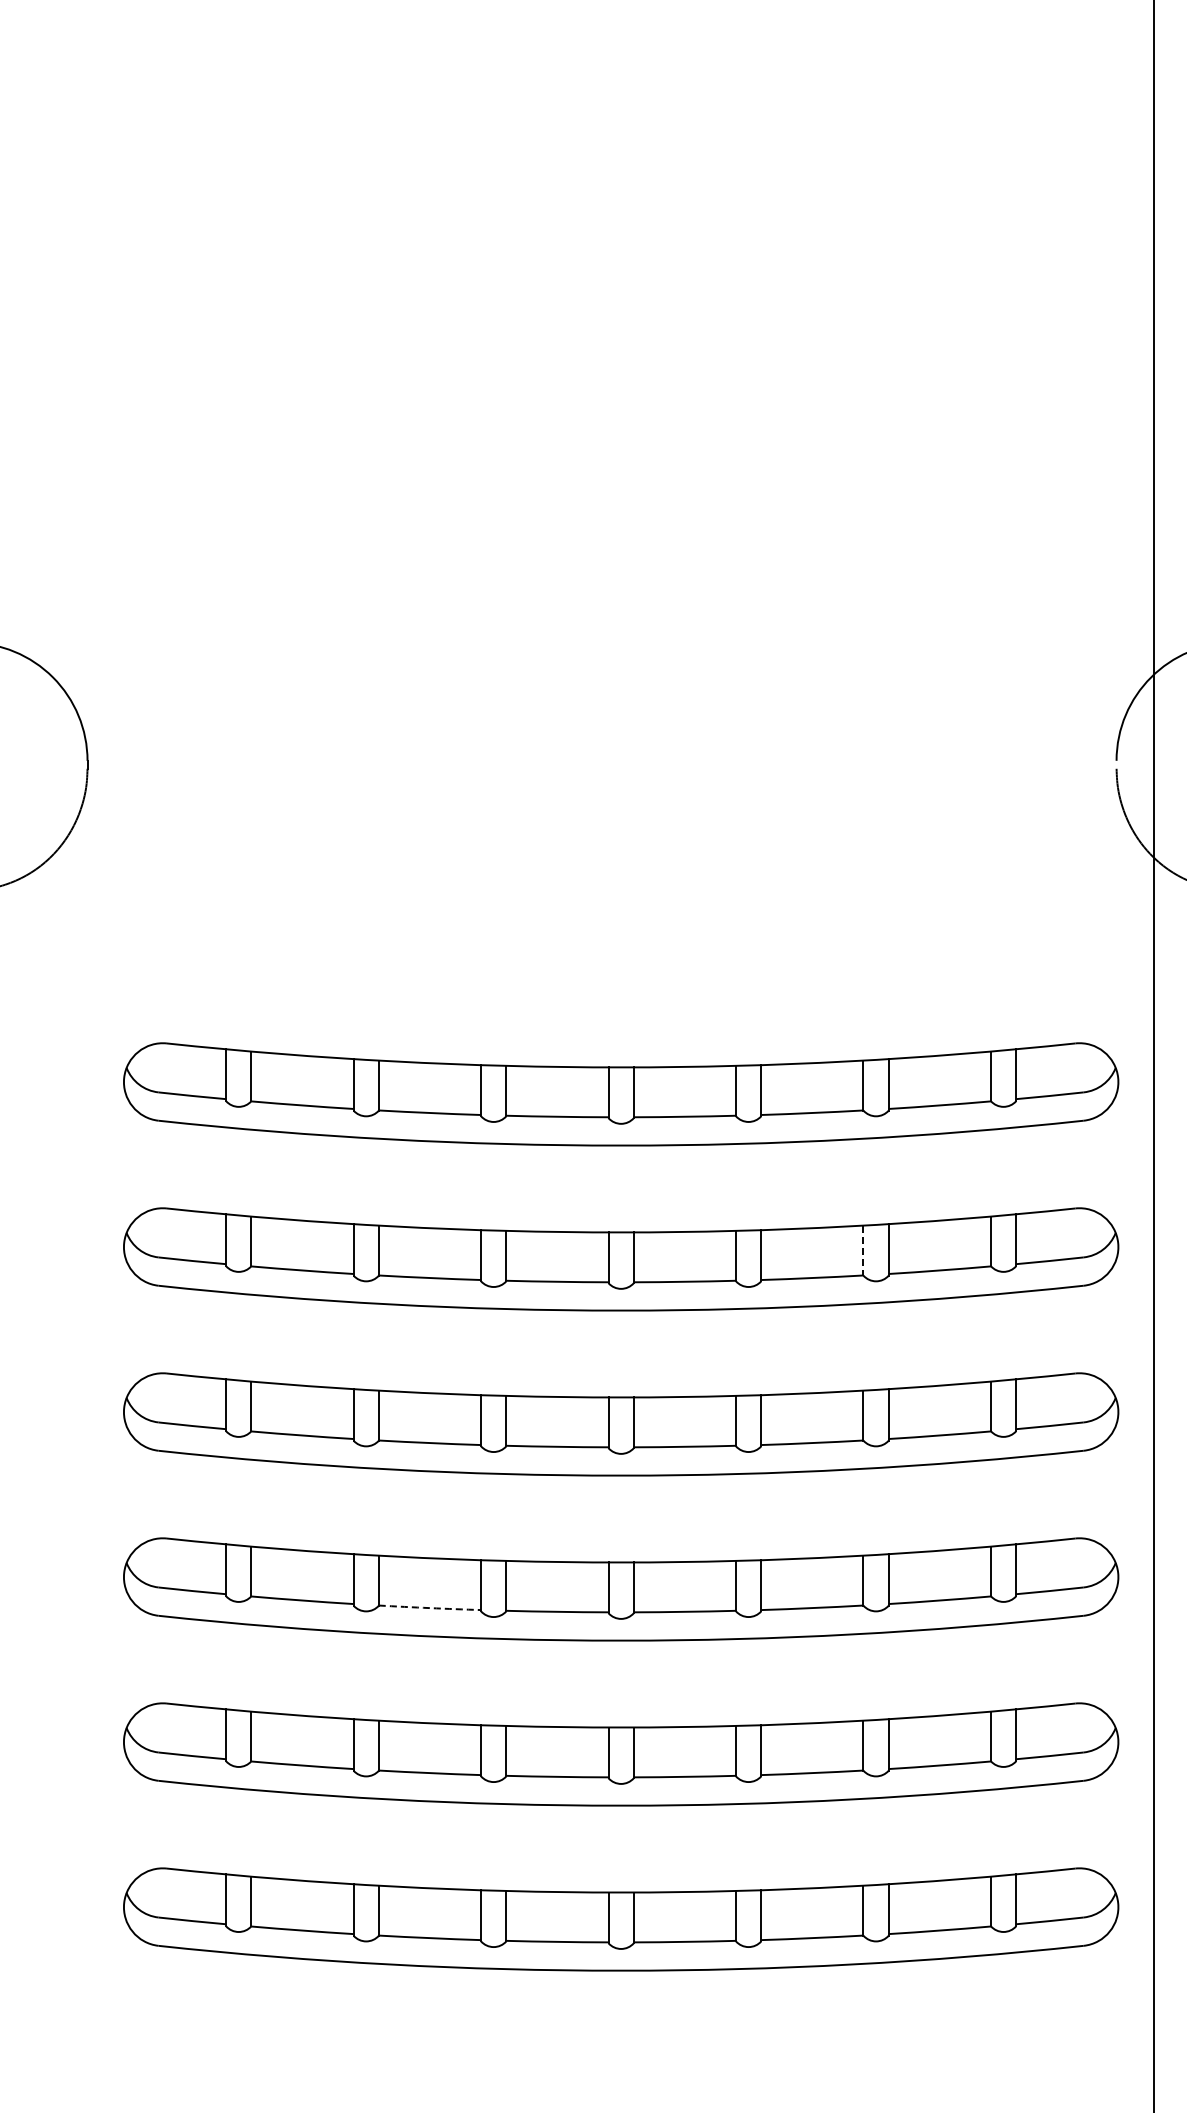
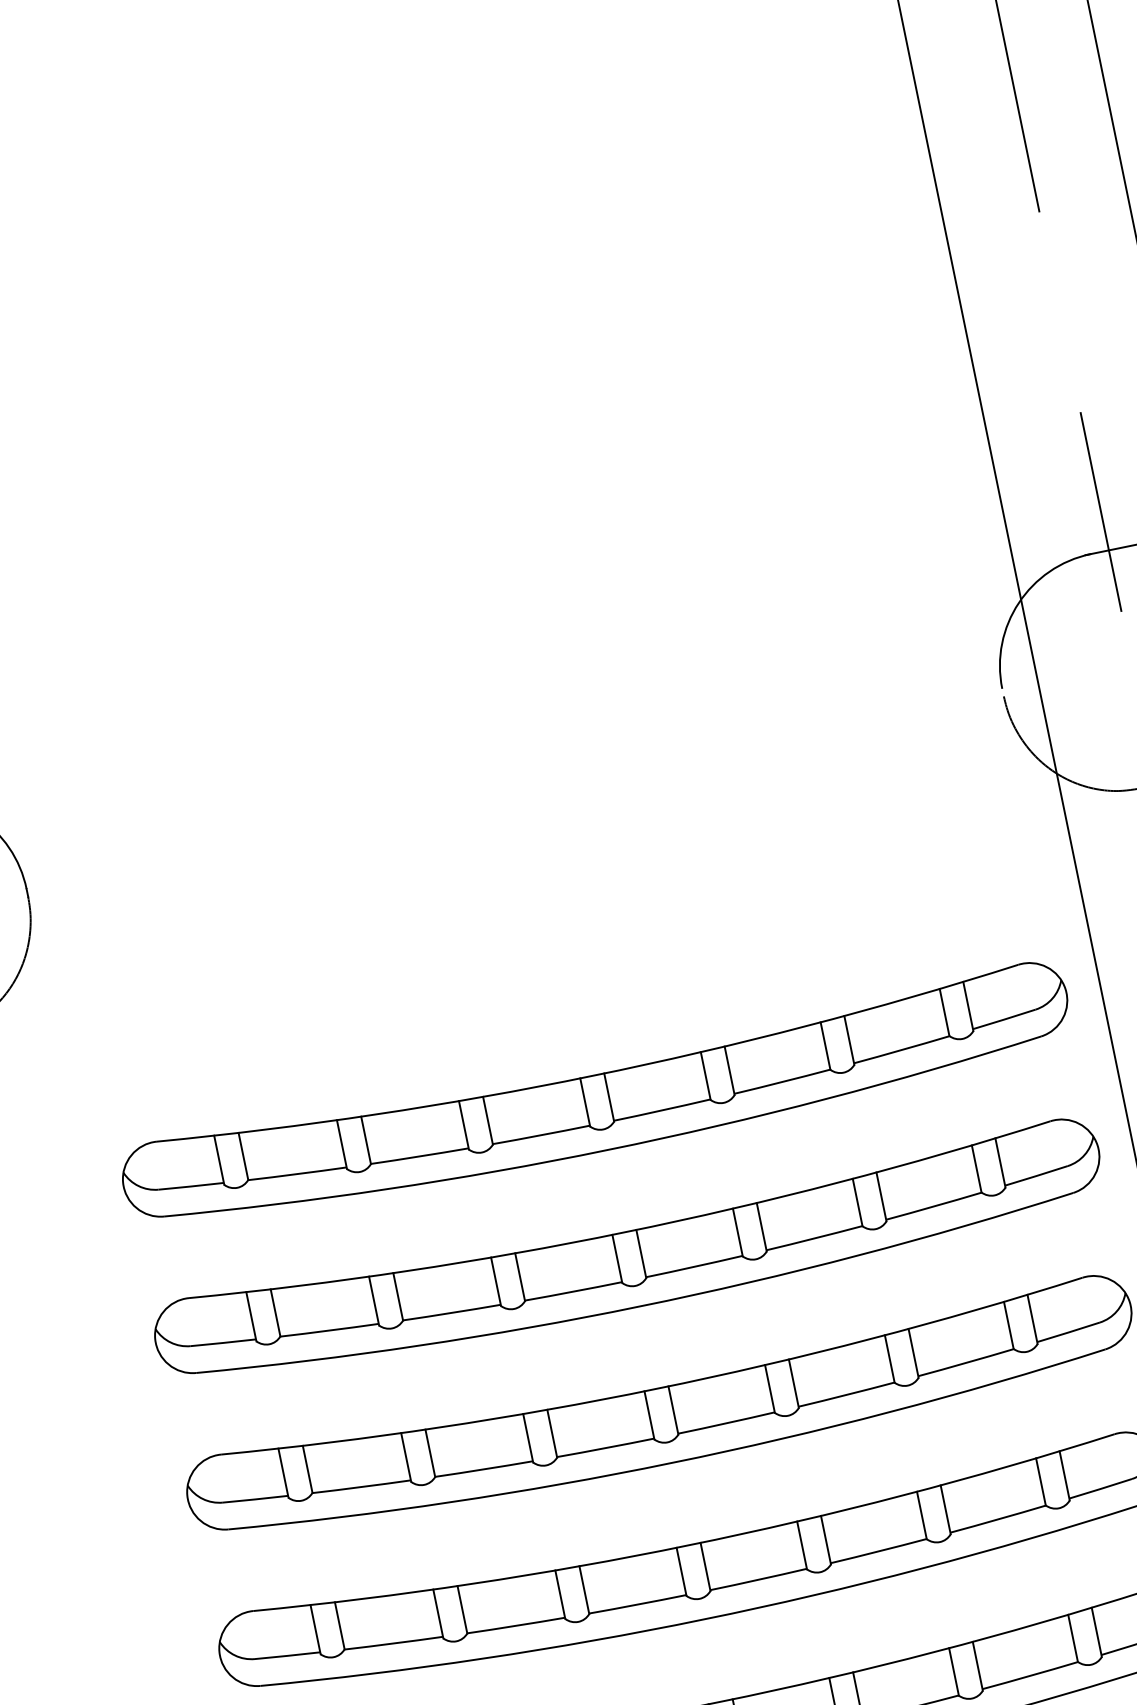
line: (863, 1250) -> (857, 1202), dashed -> solid
arc: (429, 1608) -> (515, 1626), dashed -> solid

